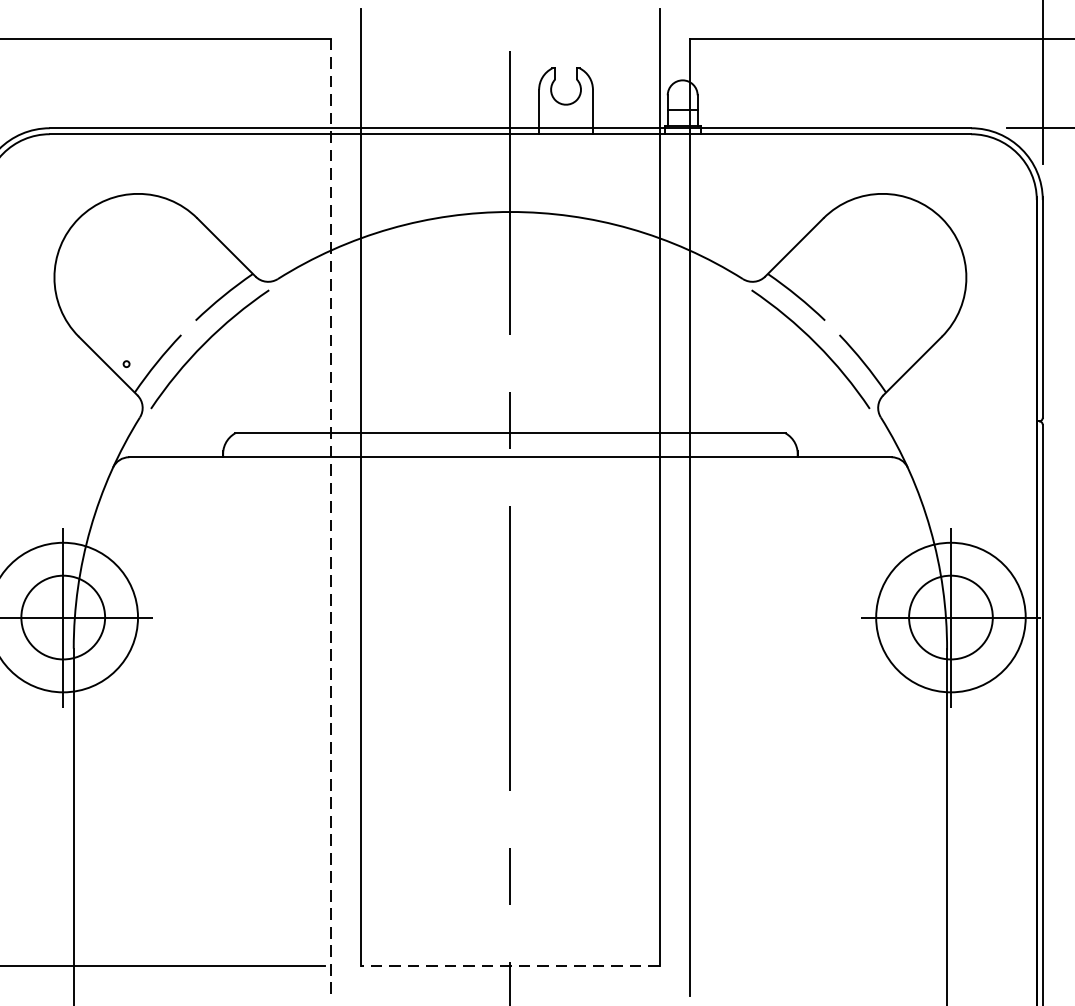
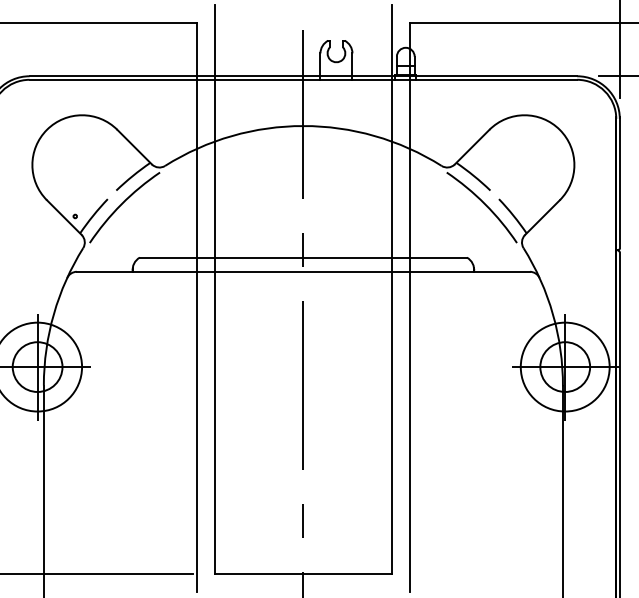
line: (330, 517) -> (196, 307), dashed -> solid
line: (510, 966) -> (303, 574), dashed -> solid

